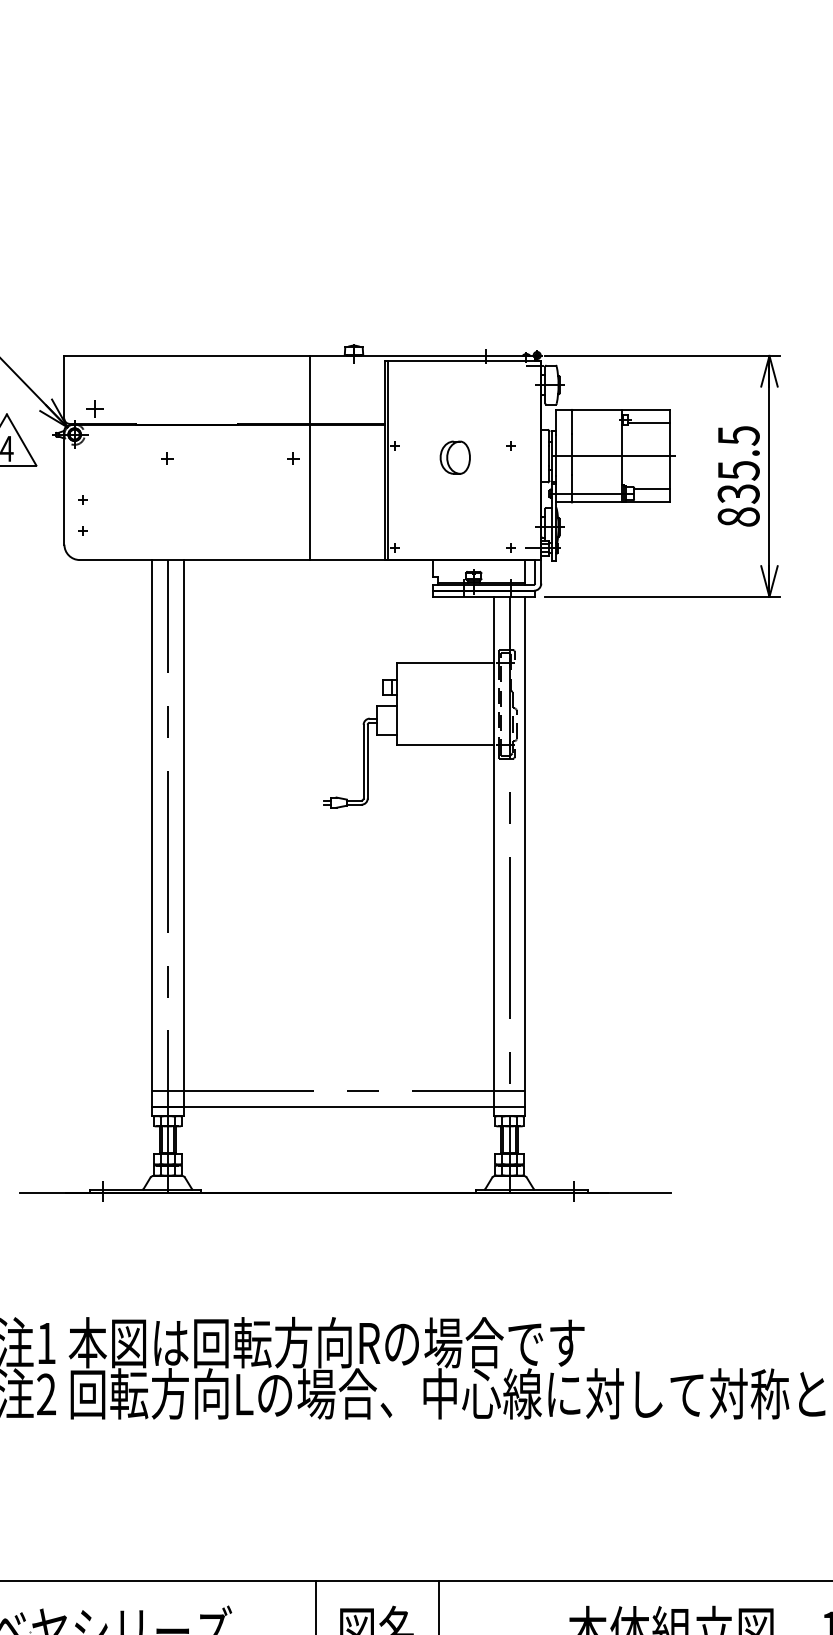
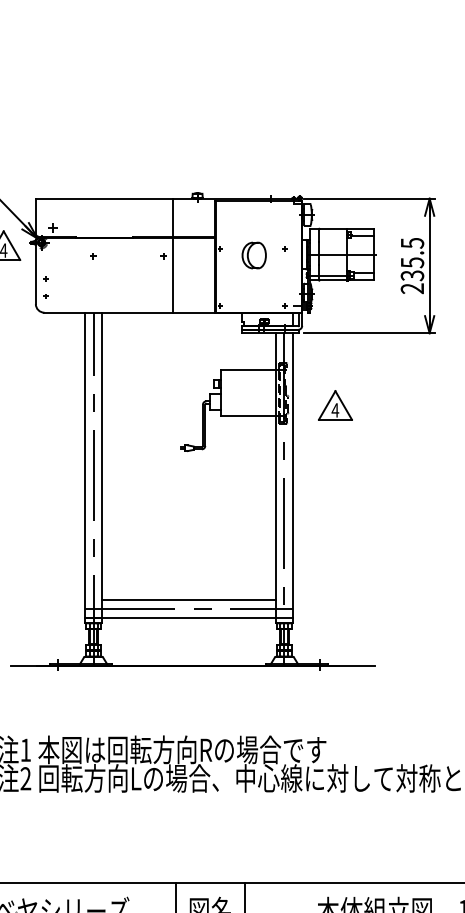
part: (454, 457) -> (253, 255), size x1.43
text: (738, 516) -> (412, 288), 835.5 -> 235.5
part: (600, 726) -> (335, 405), added
line: (337, 1075) -> (188, 600), added

